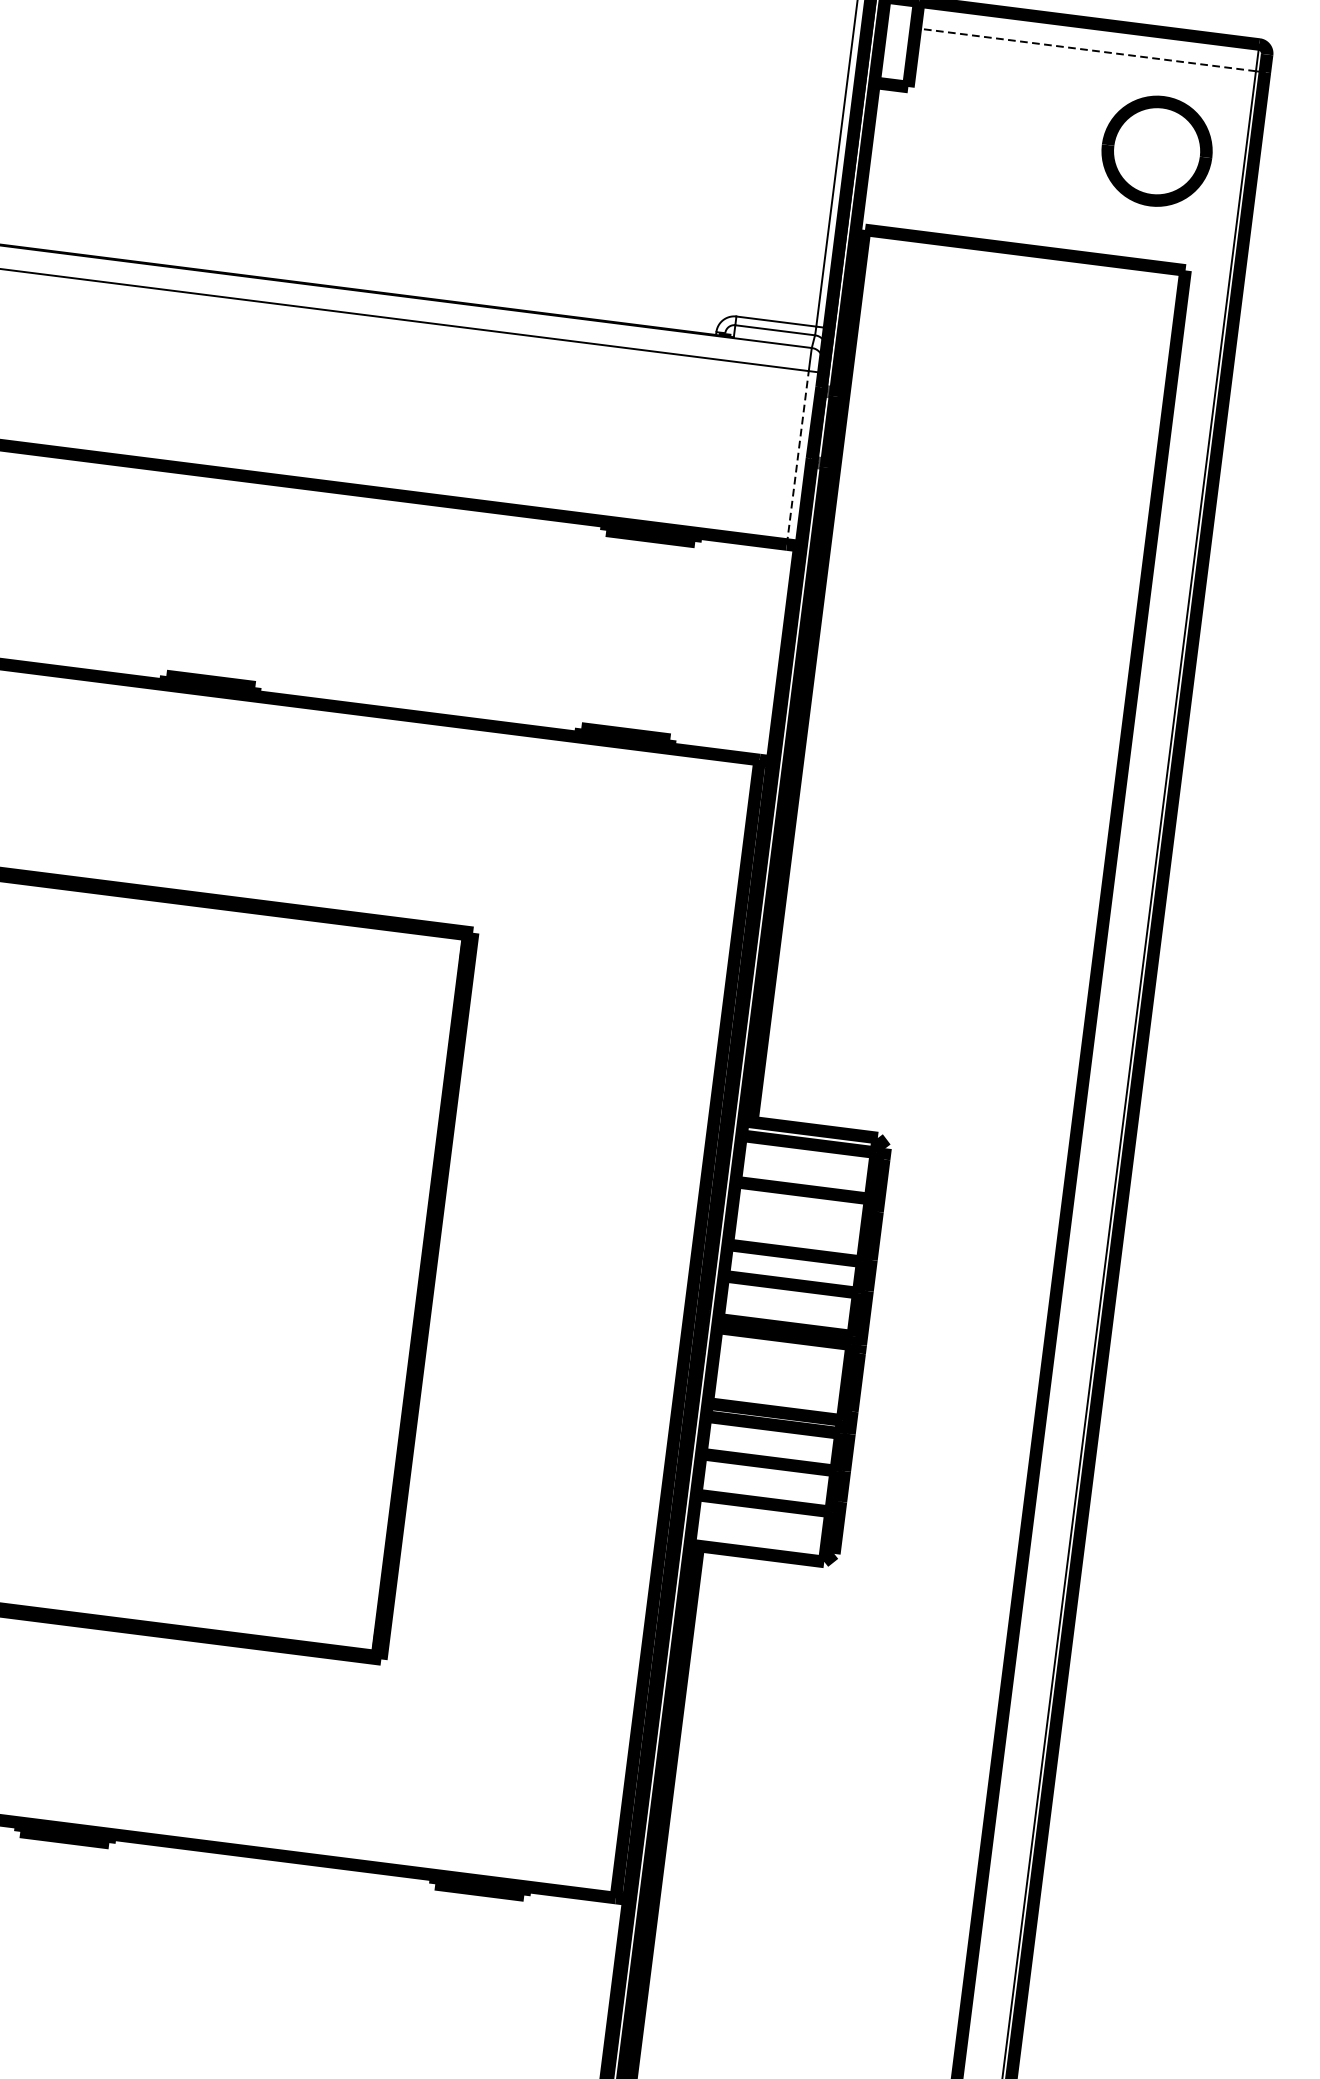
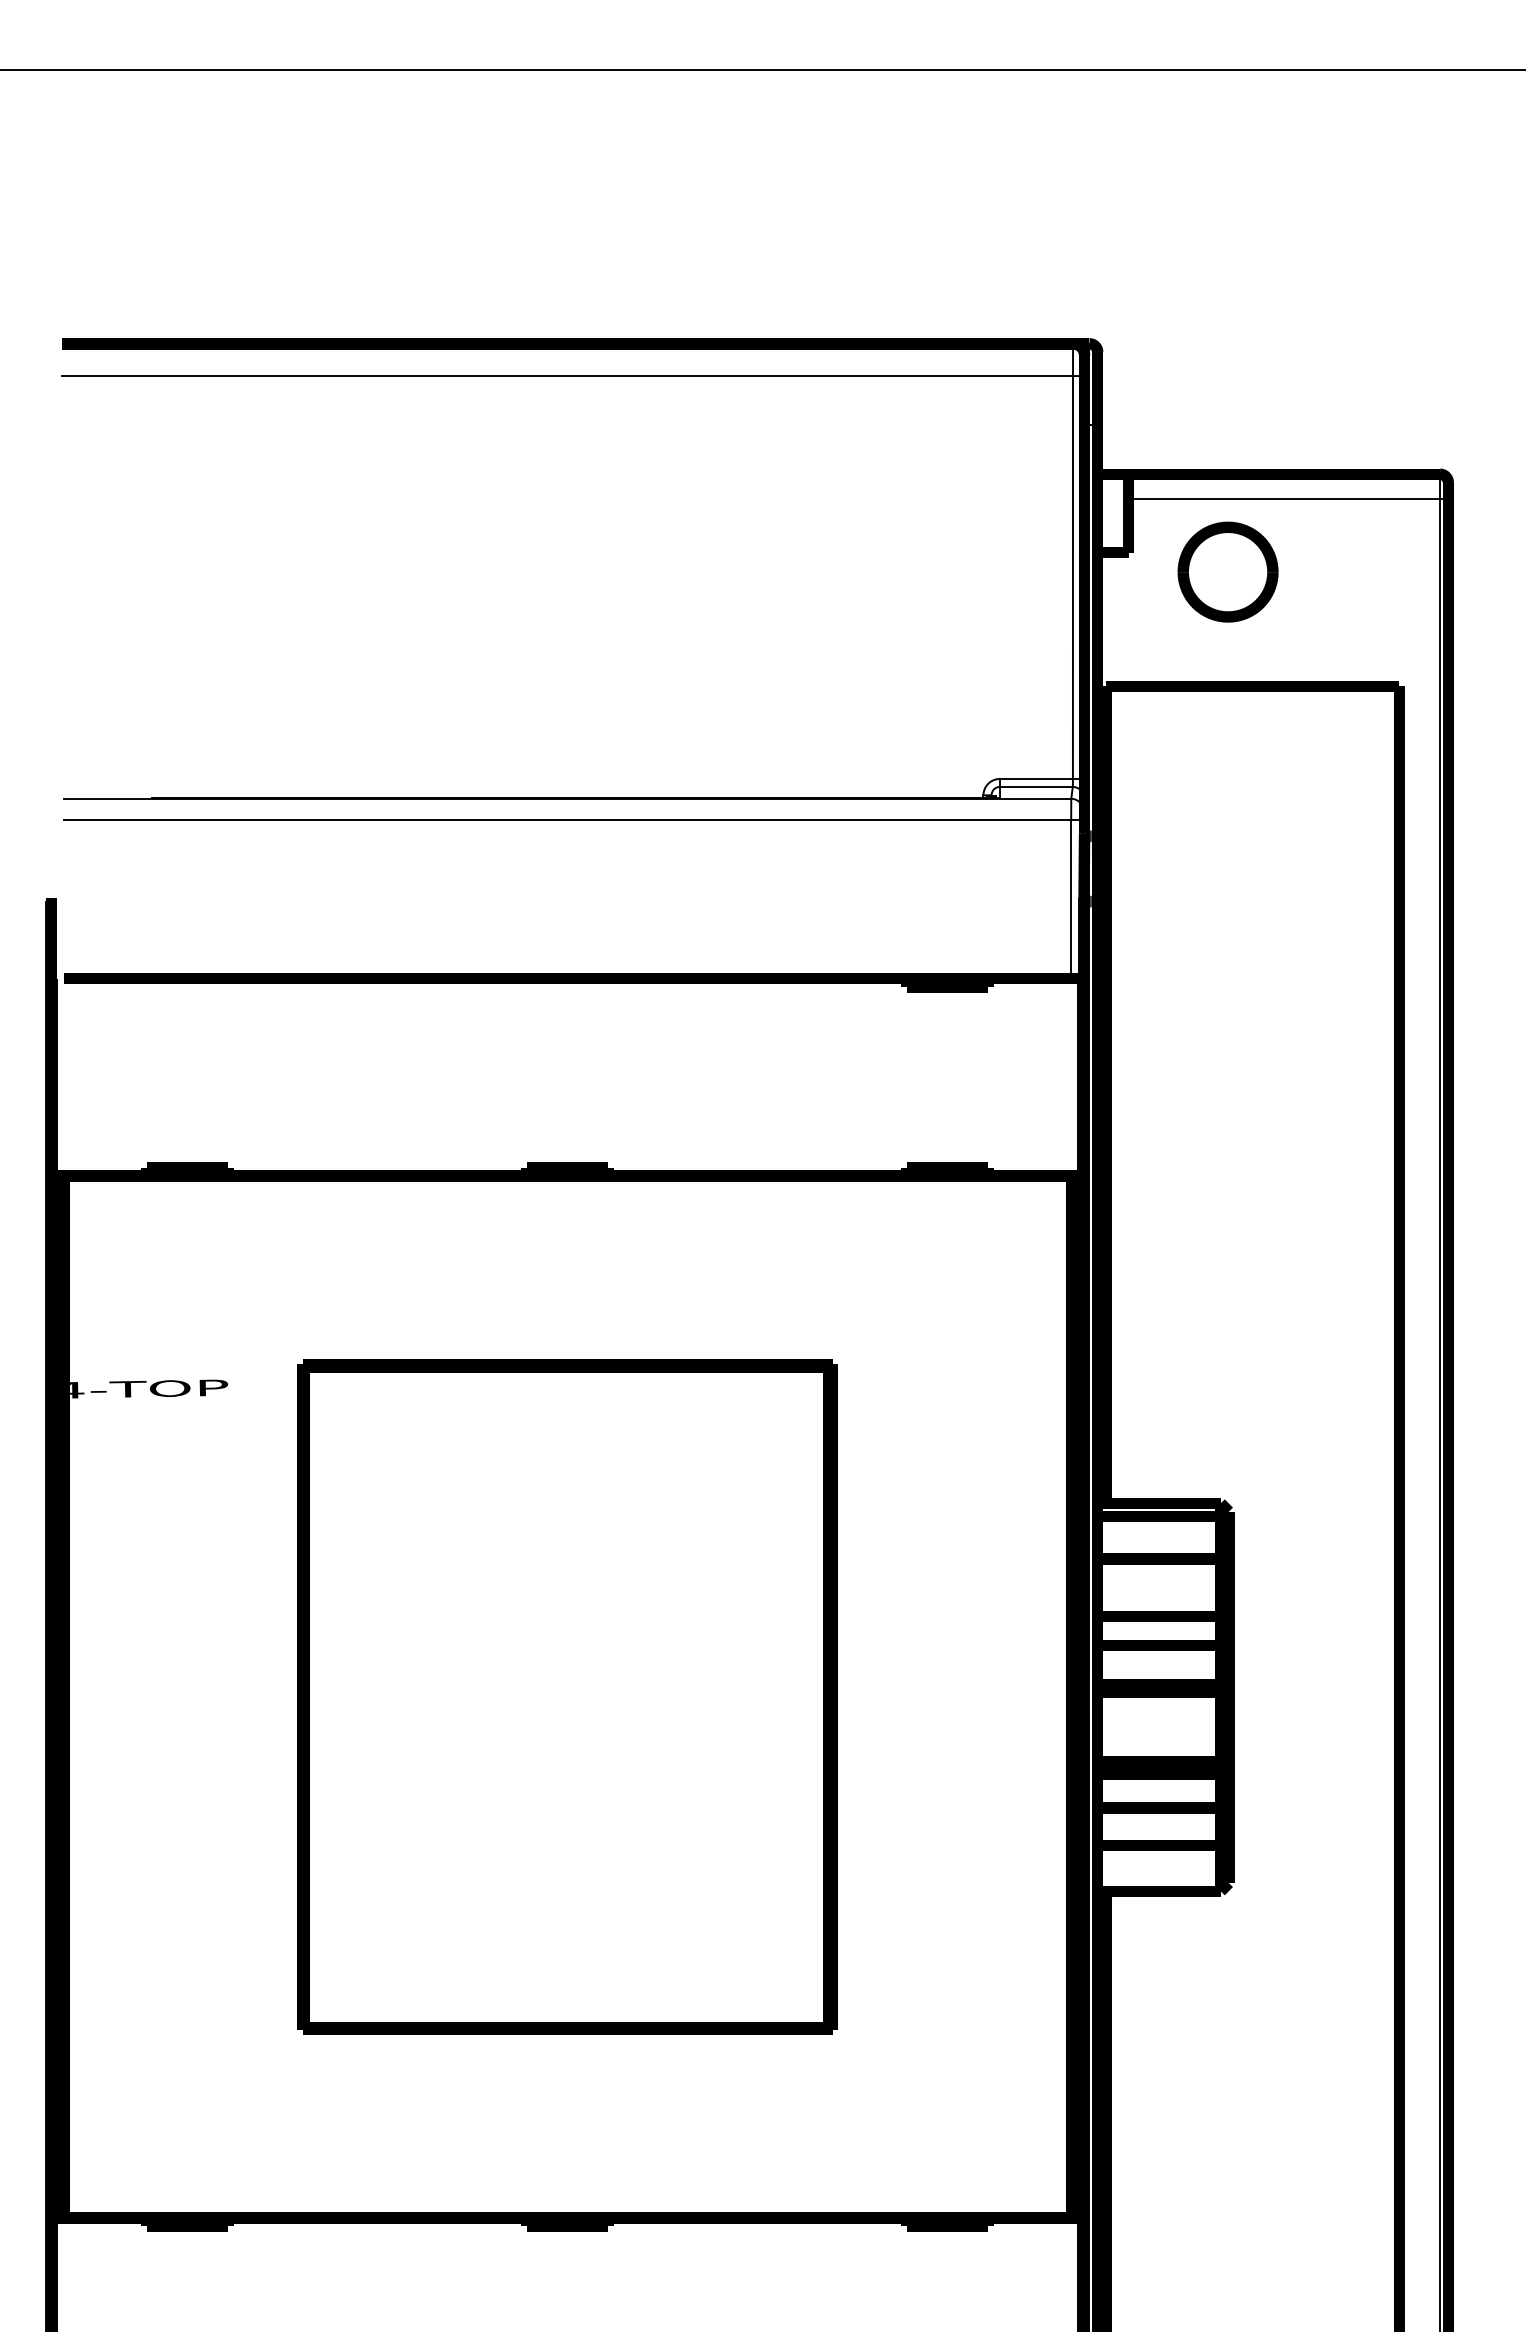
line: (1086, 49) -> (1284, 498), dashed -> solid
part: (1156, 150) -> (1227, 571), moved
line: (798, 456) -> (1071, 898), dashed -> solid

